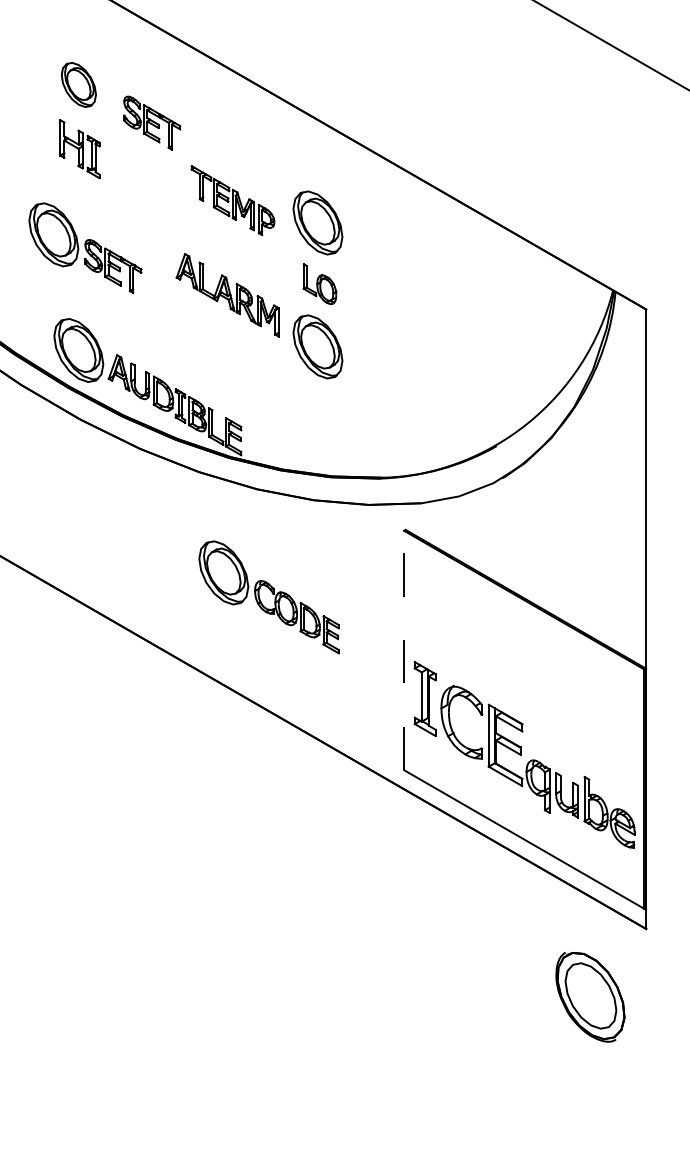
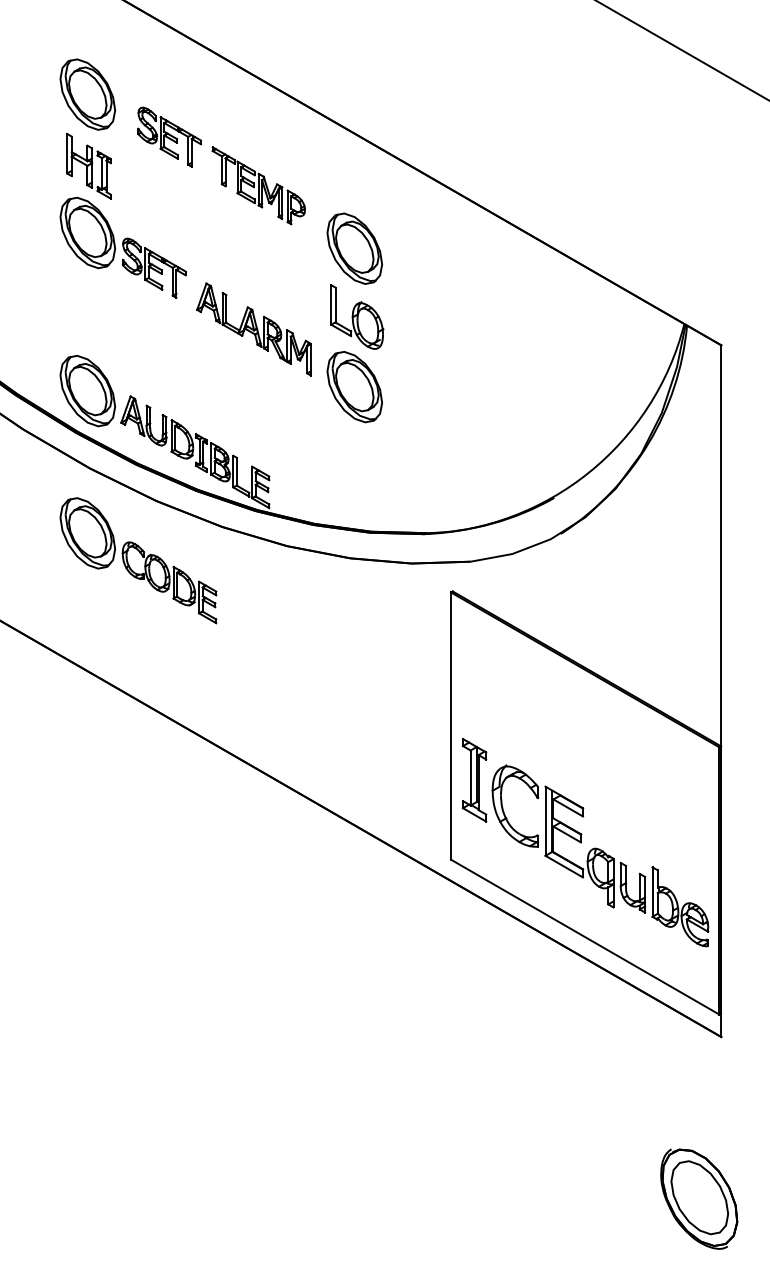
part: (78, 84) -> (87, 94), size x1.43
part: (232, 200) -> (258, 185), moved
part: (85, 247) -> (123, 247), moved
part: (319, 283) -> (356, 316), size x1.43
part: (268, 597) -> (137, 560), moved
line: (404, 650) -> (451, 726), dashed -> solid
part: (590, 997) -> (699, 1199), moved

